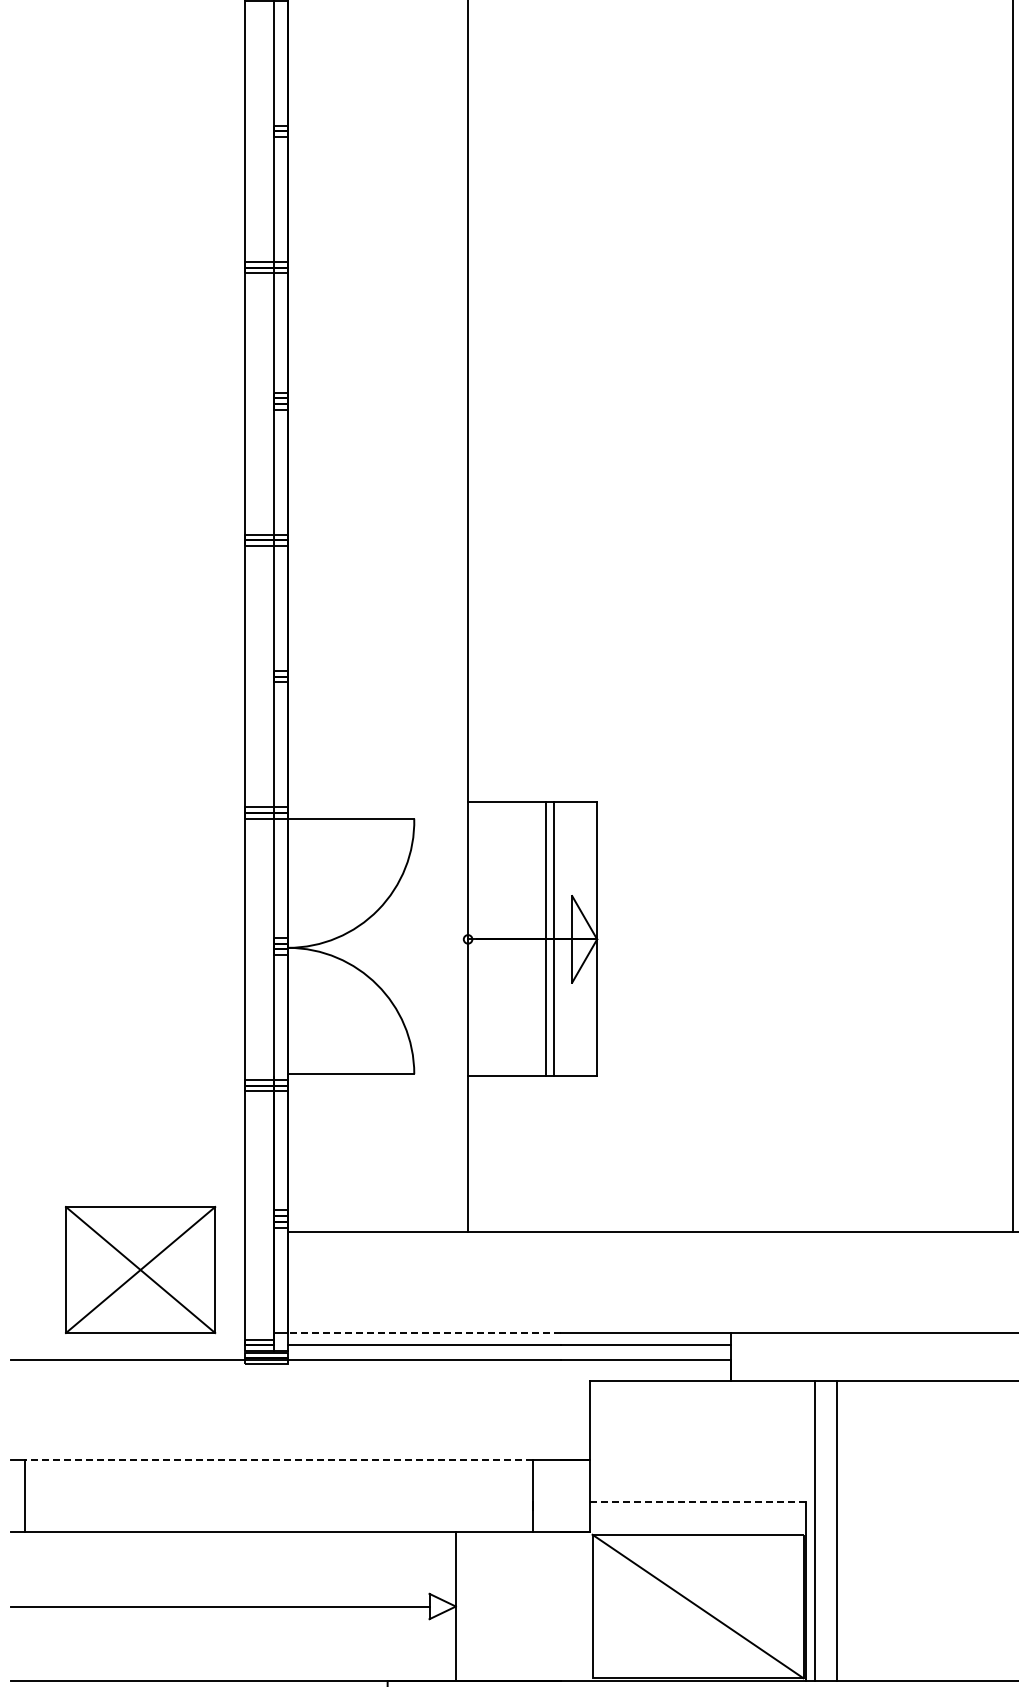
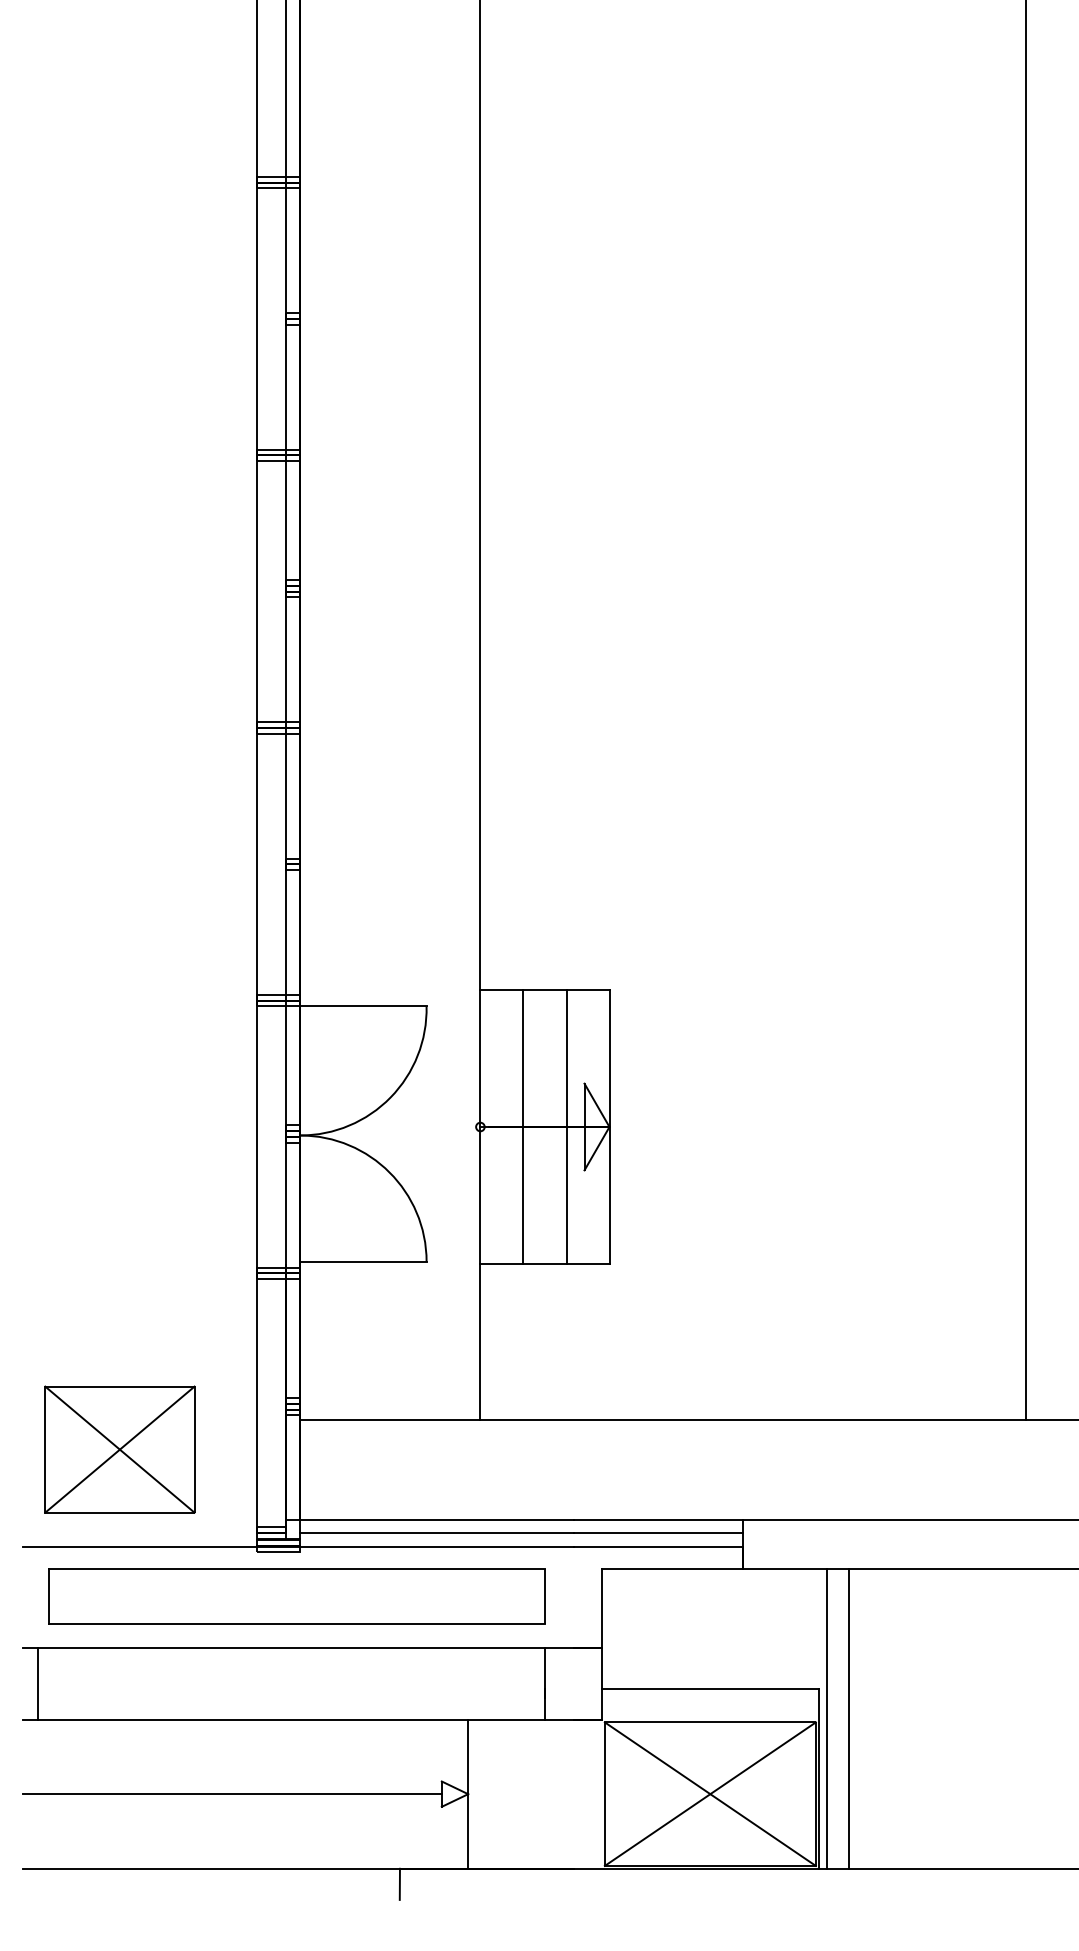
line: (546, 938) -> (523, 1126), moved
part: (140, 1269) -> (119, 1449), moved
line: (425, 1332) -> (437, 1520), dashed -> solid
part: (284, 1408) -> (296, 1596), added
line: (279, 1459) -> (291, 1647), dashed -> solid
line: (698, 1501) -> (710, 1689), dashed -> solid
line: (697, 1605) -> (709, 1793), added

